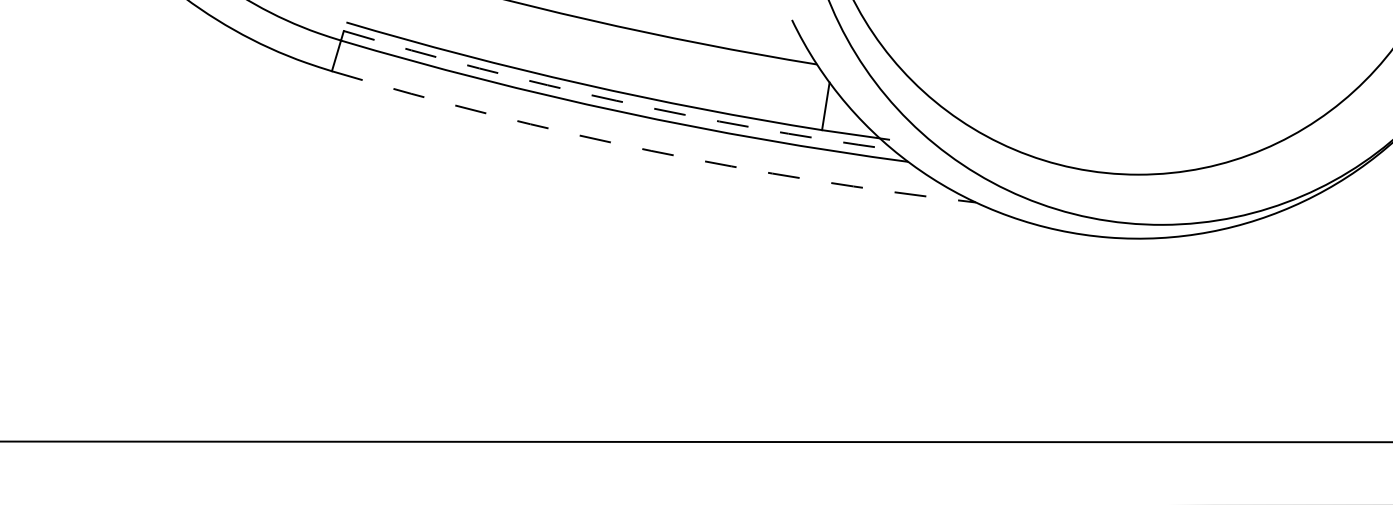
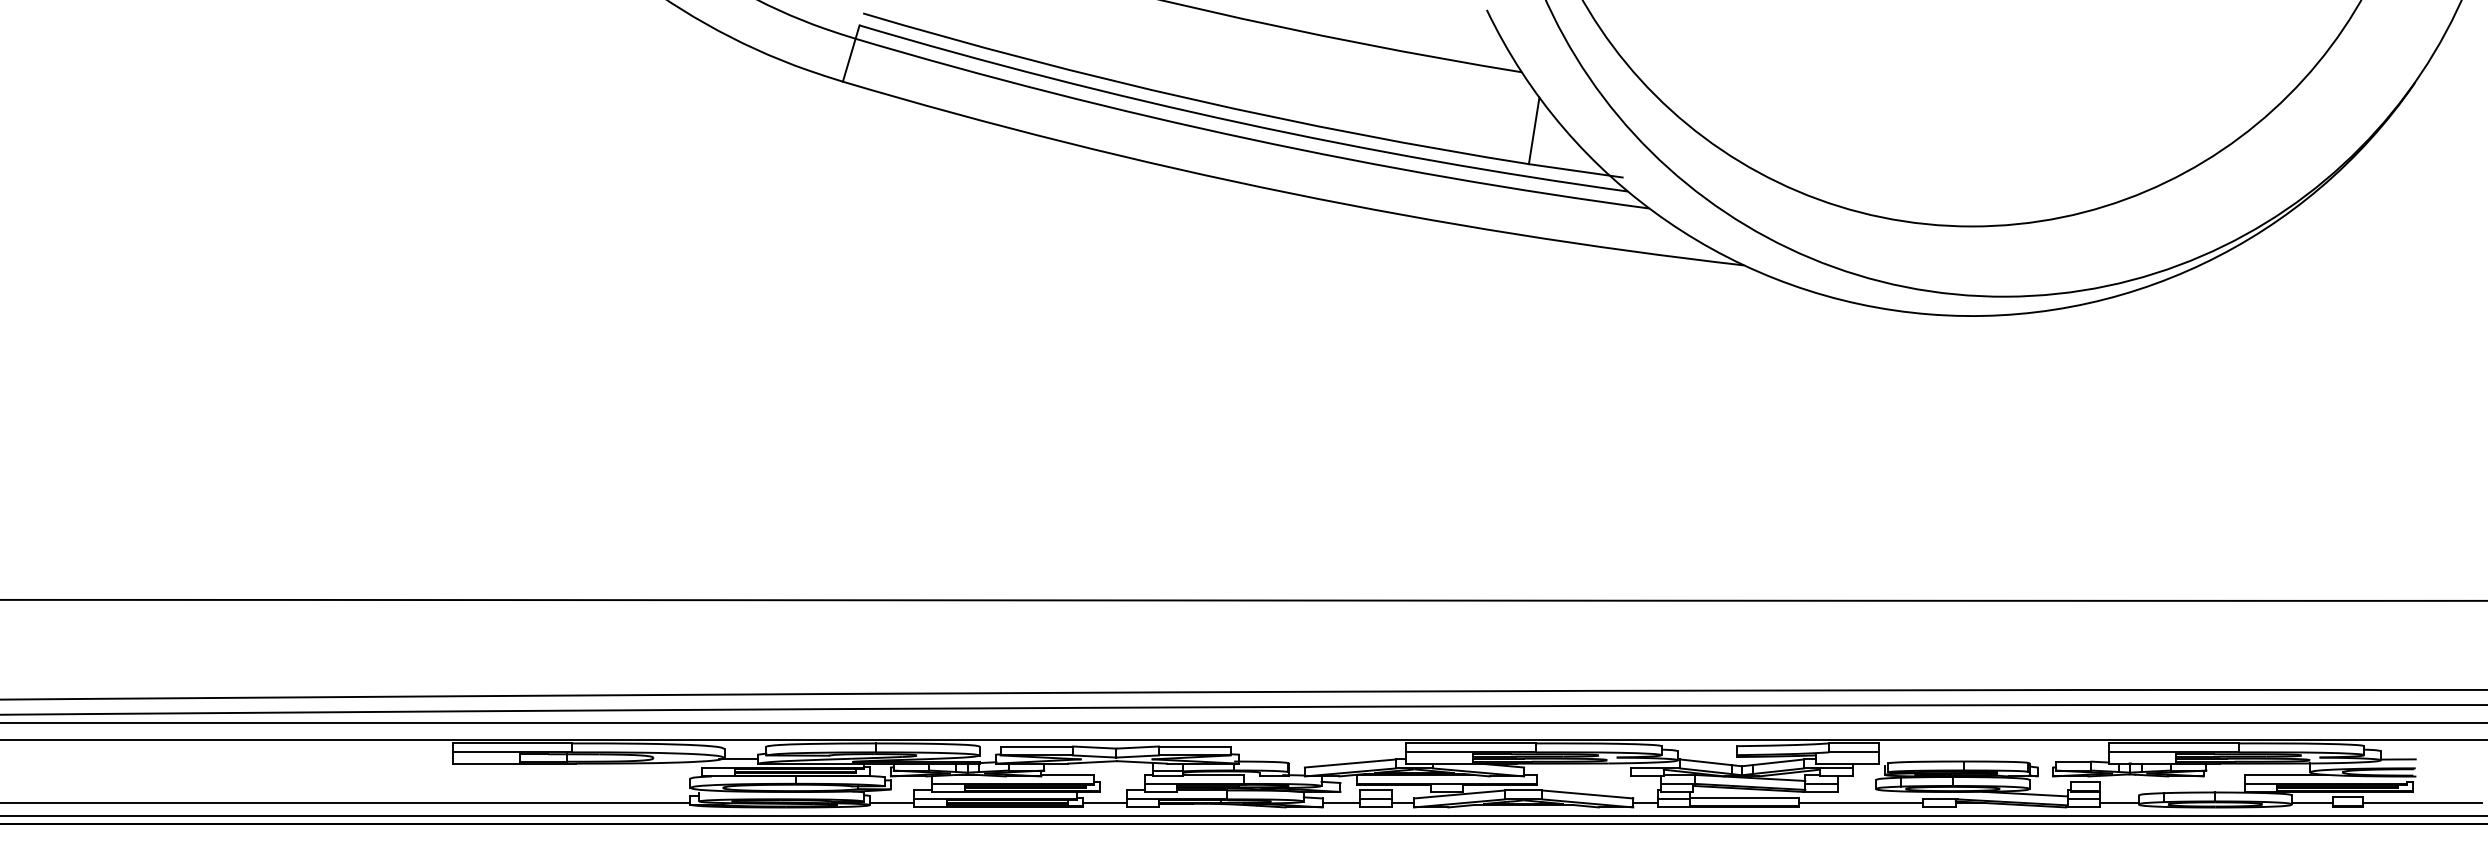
arc: (616, 100) -> (1240, 122), dashed -> solid
arc: (651, 151) -> (1289, 193), dashed -> solid

